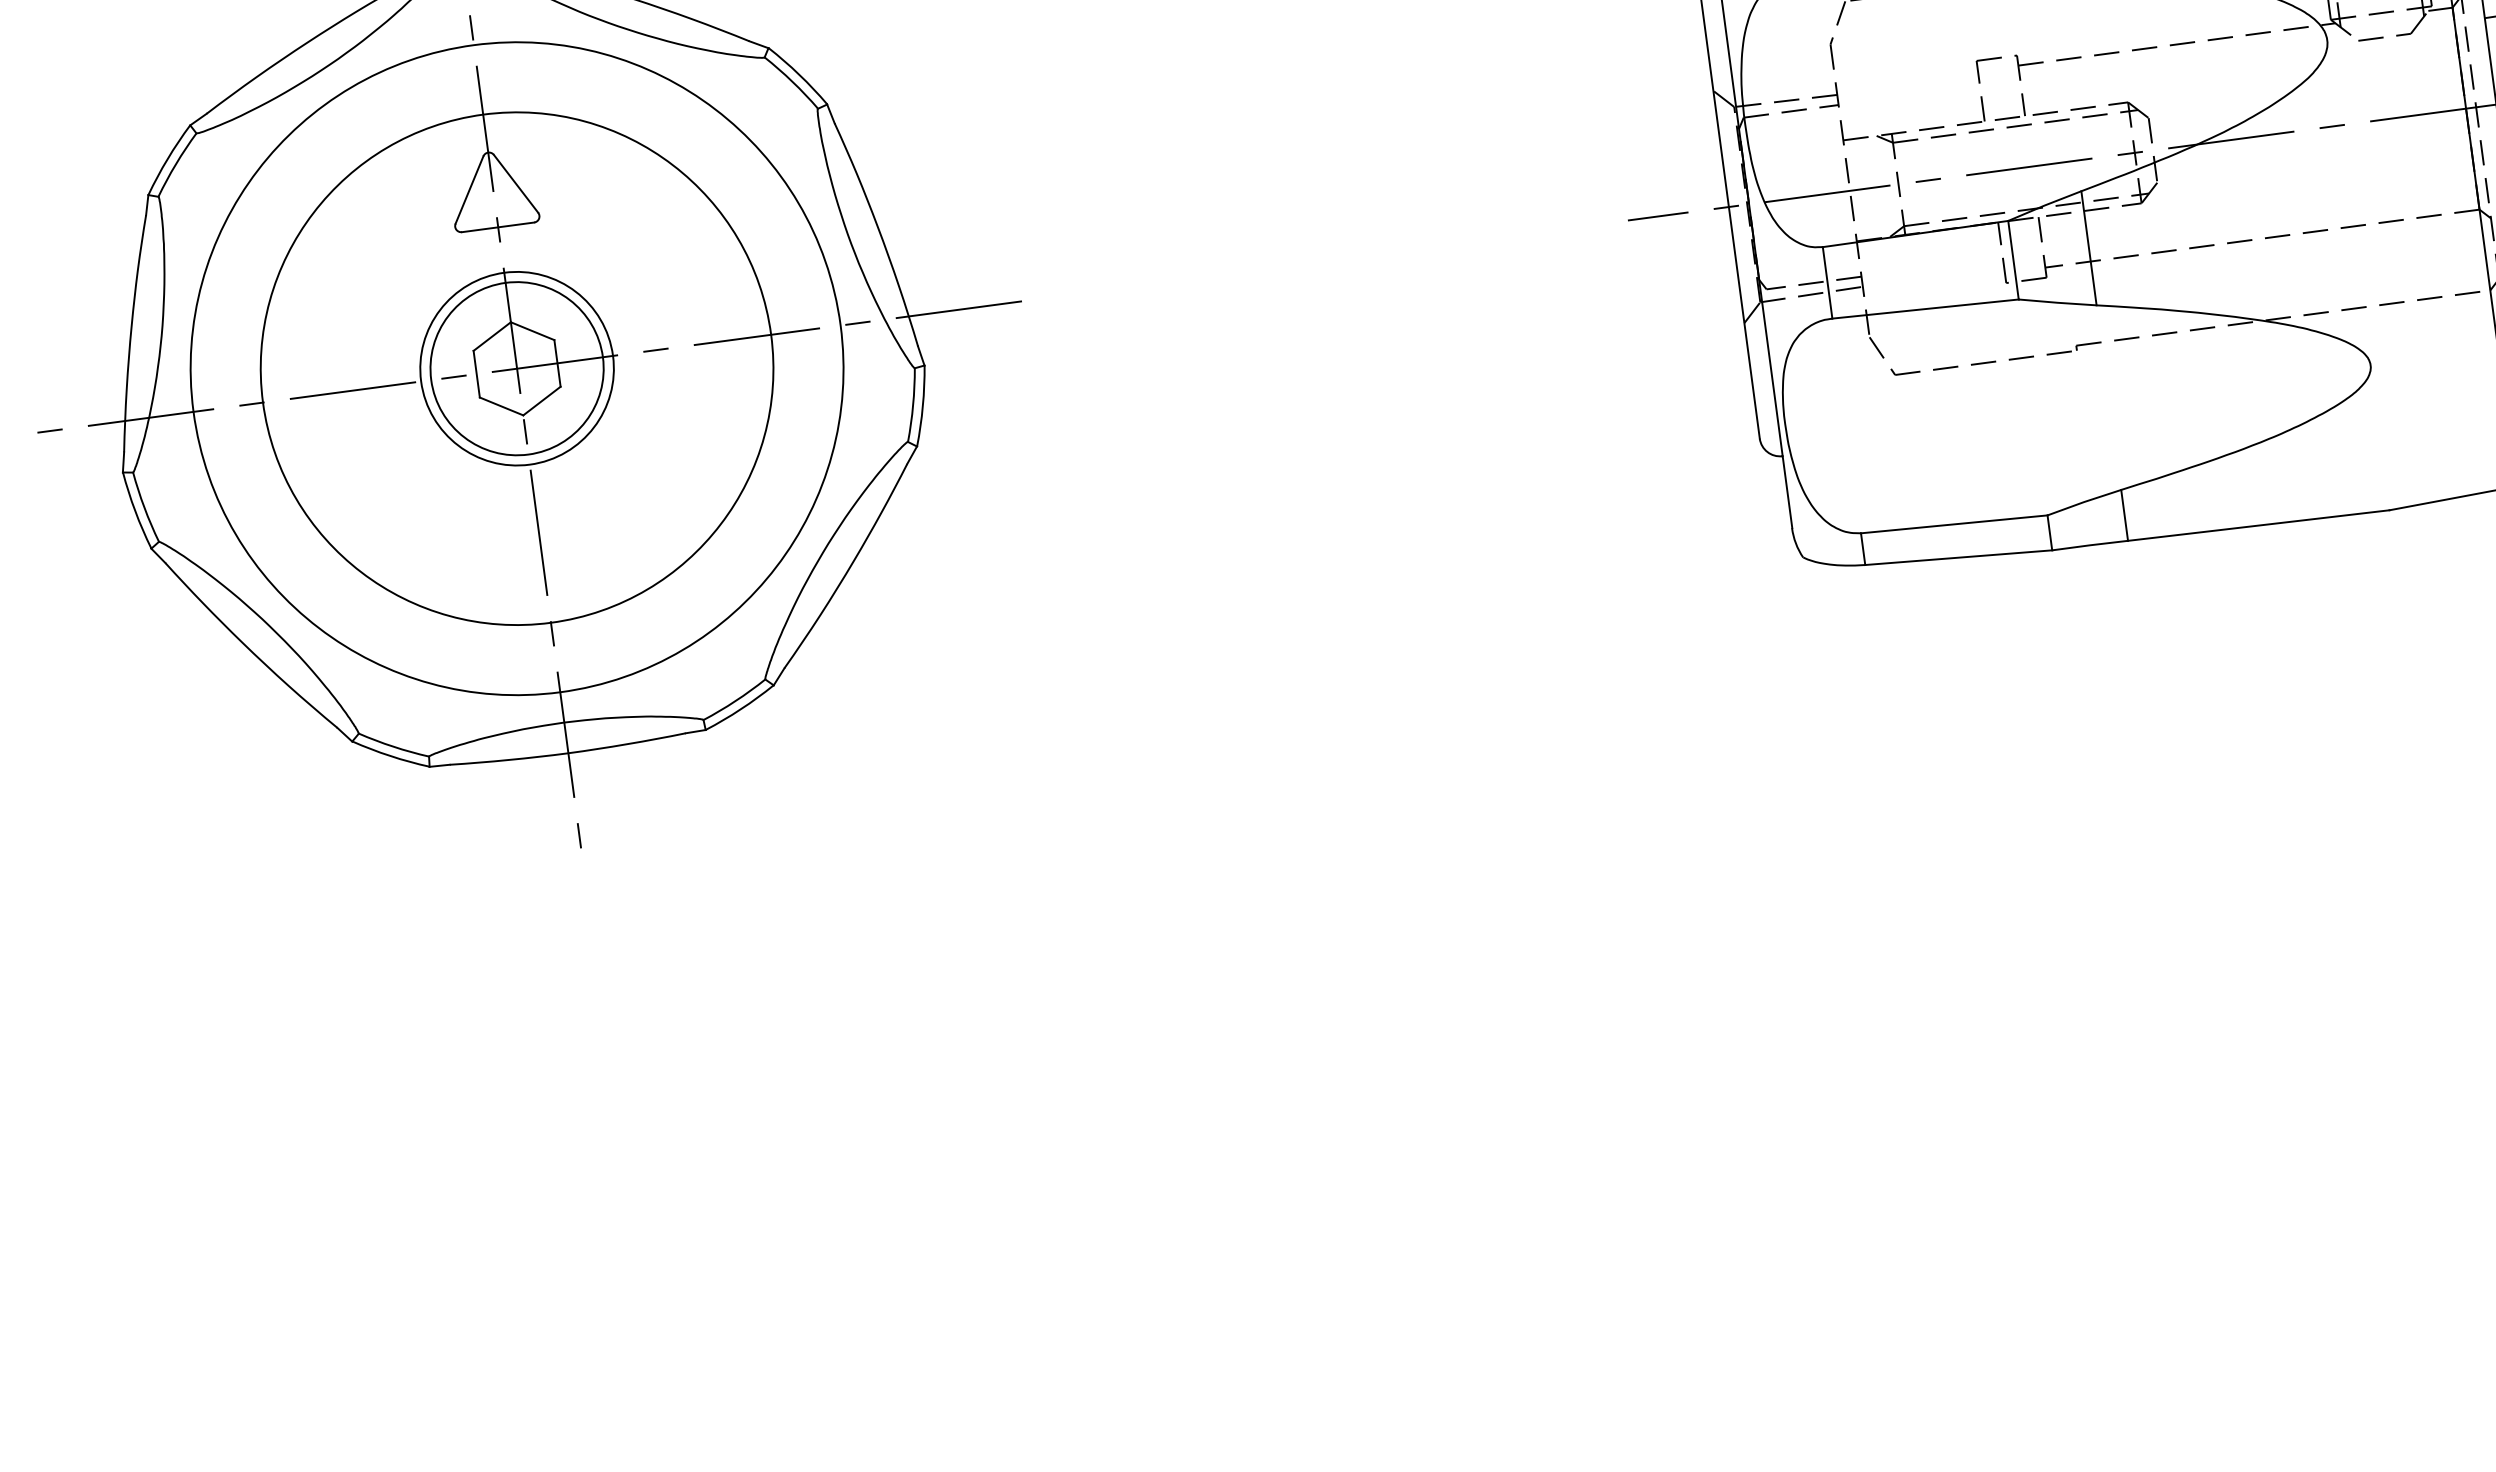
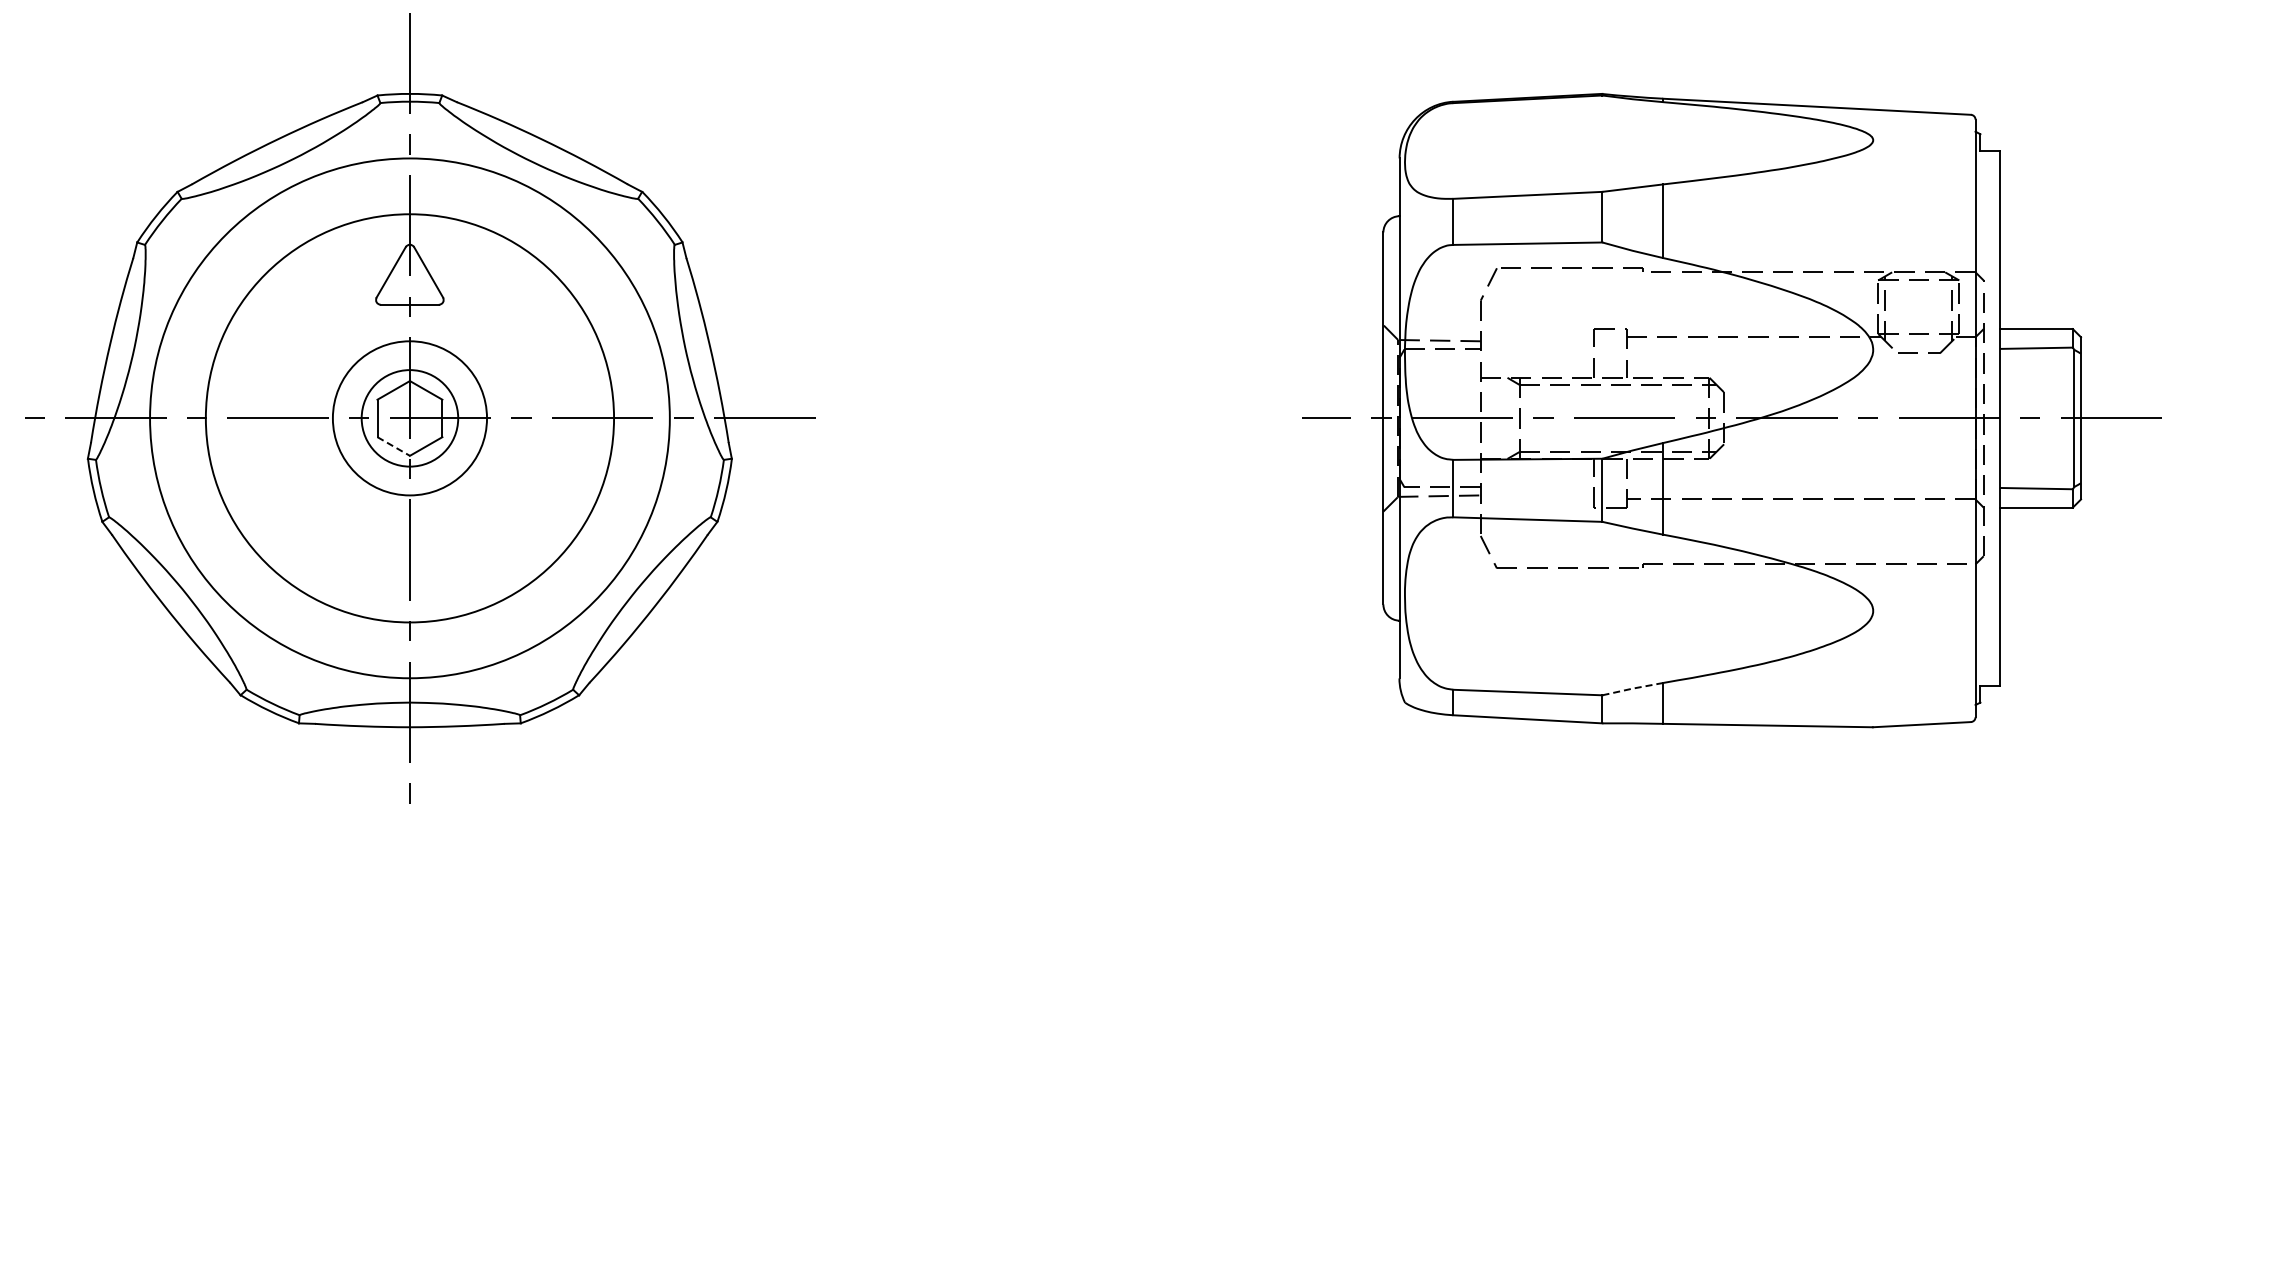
circle: (516, 368) -> (409, 418), size x0.7
line: (501, 406) -> (393, 446), solid -> dashed
line: (2083, 501) -> (1632, 688), solid -> dashed

